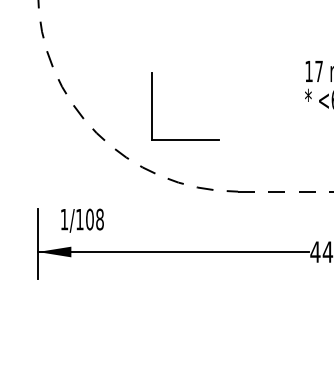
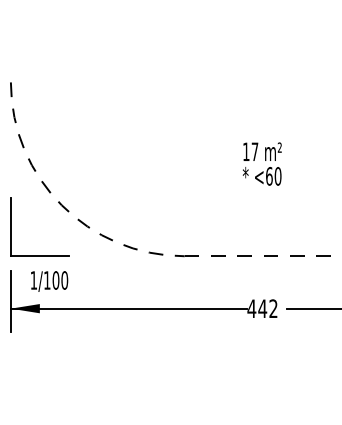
part: (152, 105) -> (11, 226), moved
text: (99, 219) -> (64, 280), 1/108 -> 1/100

